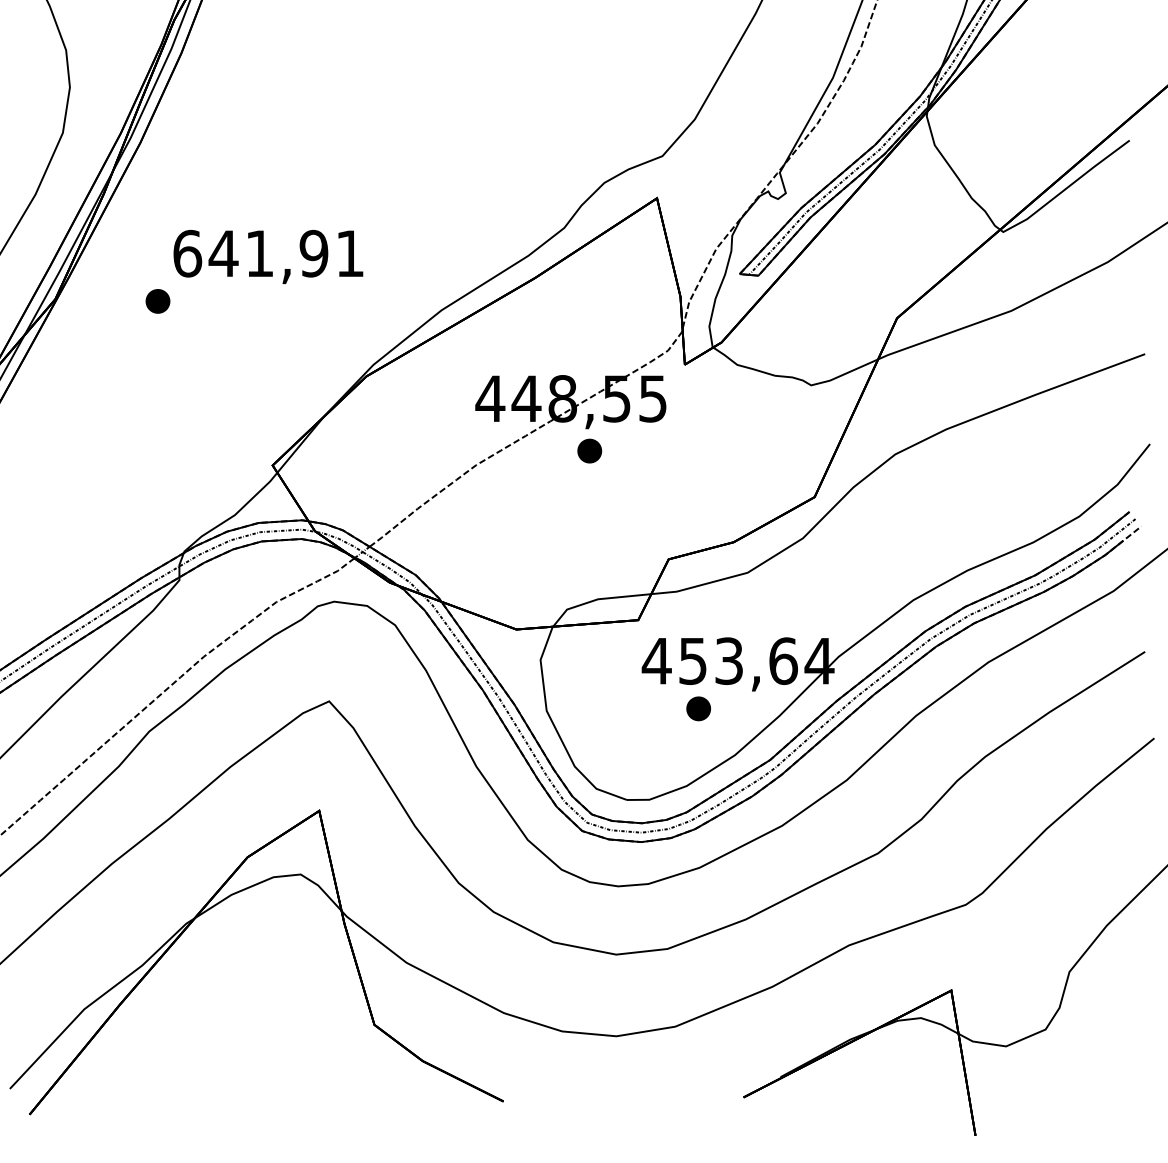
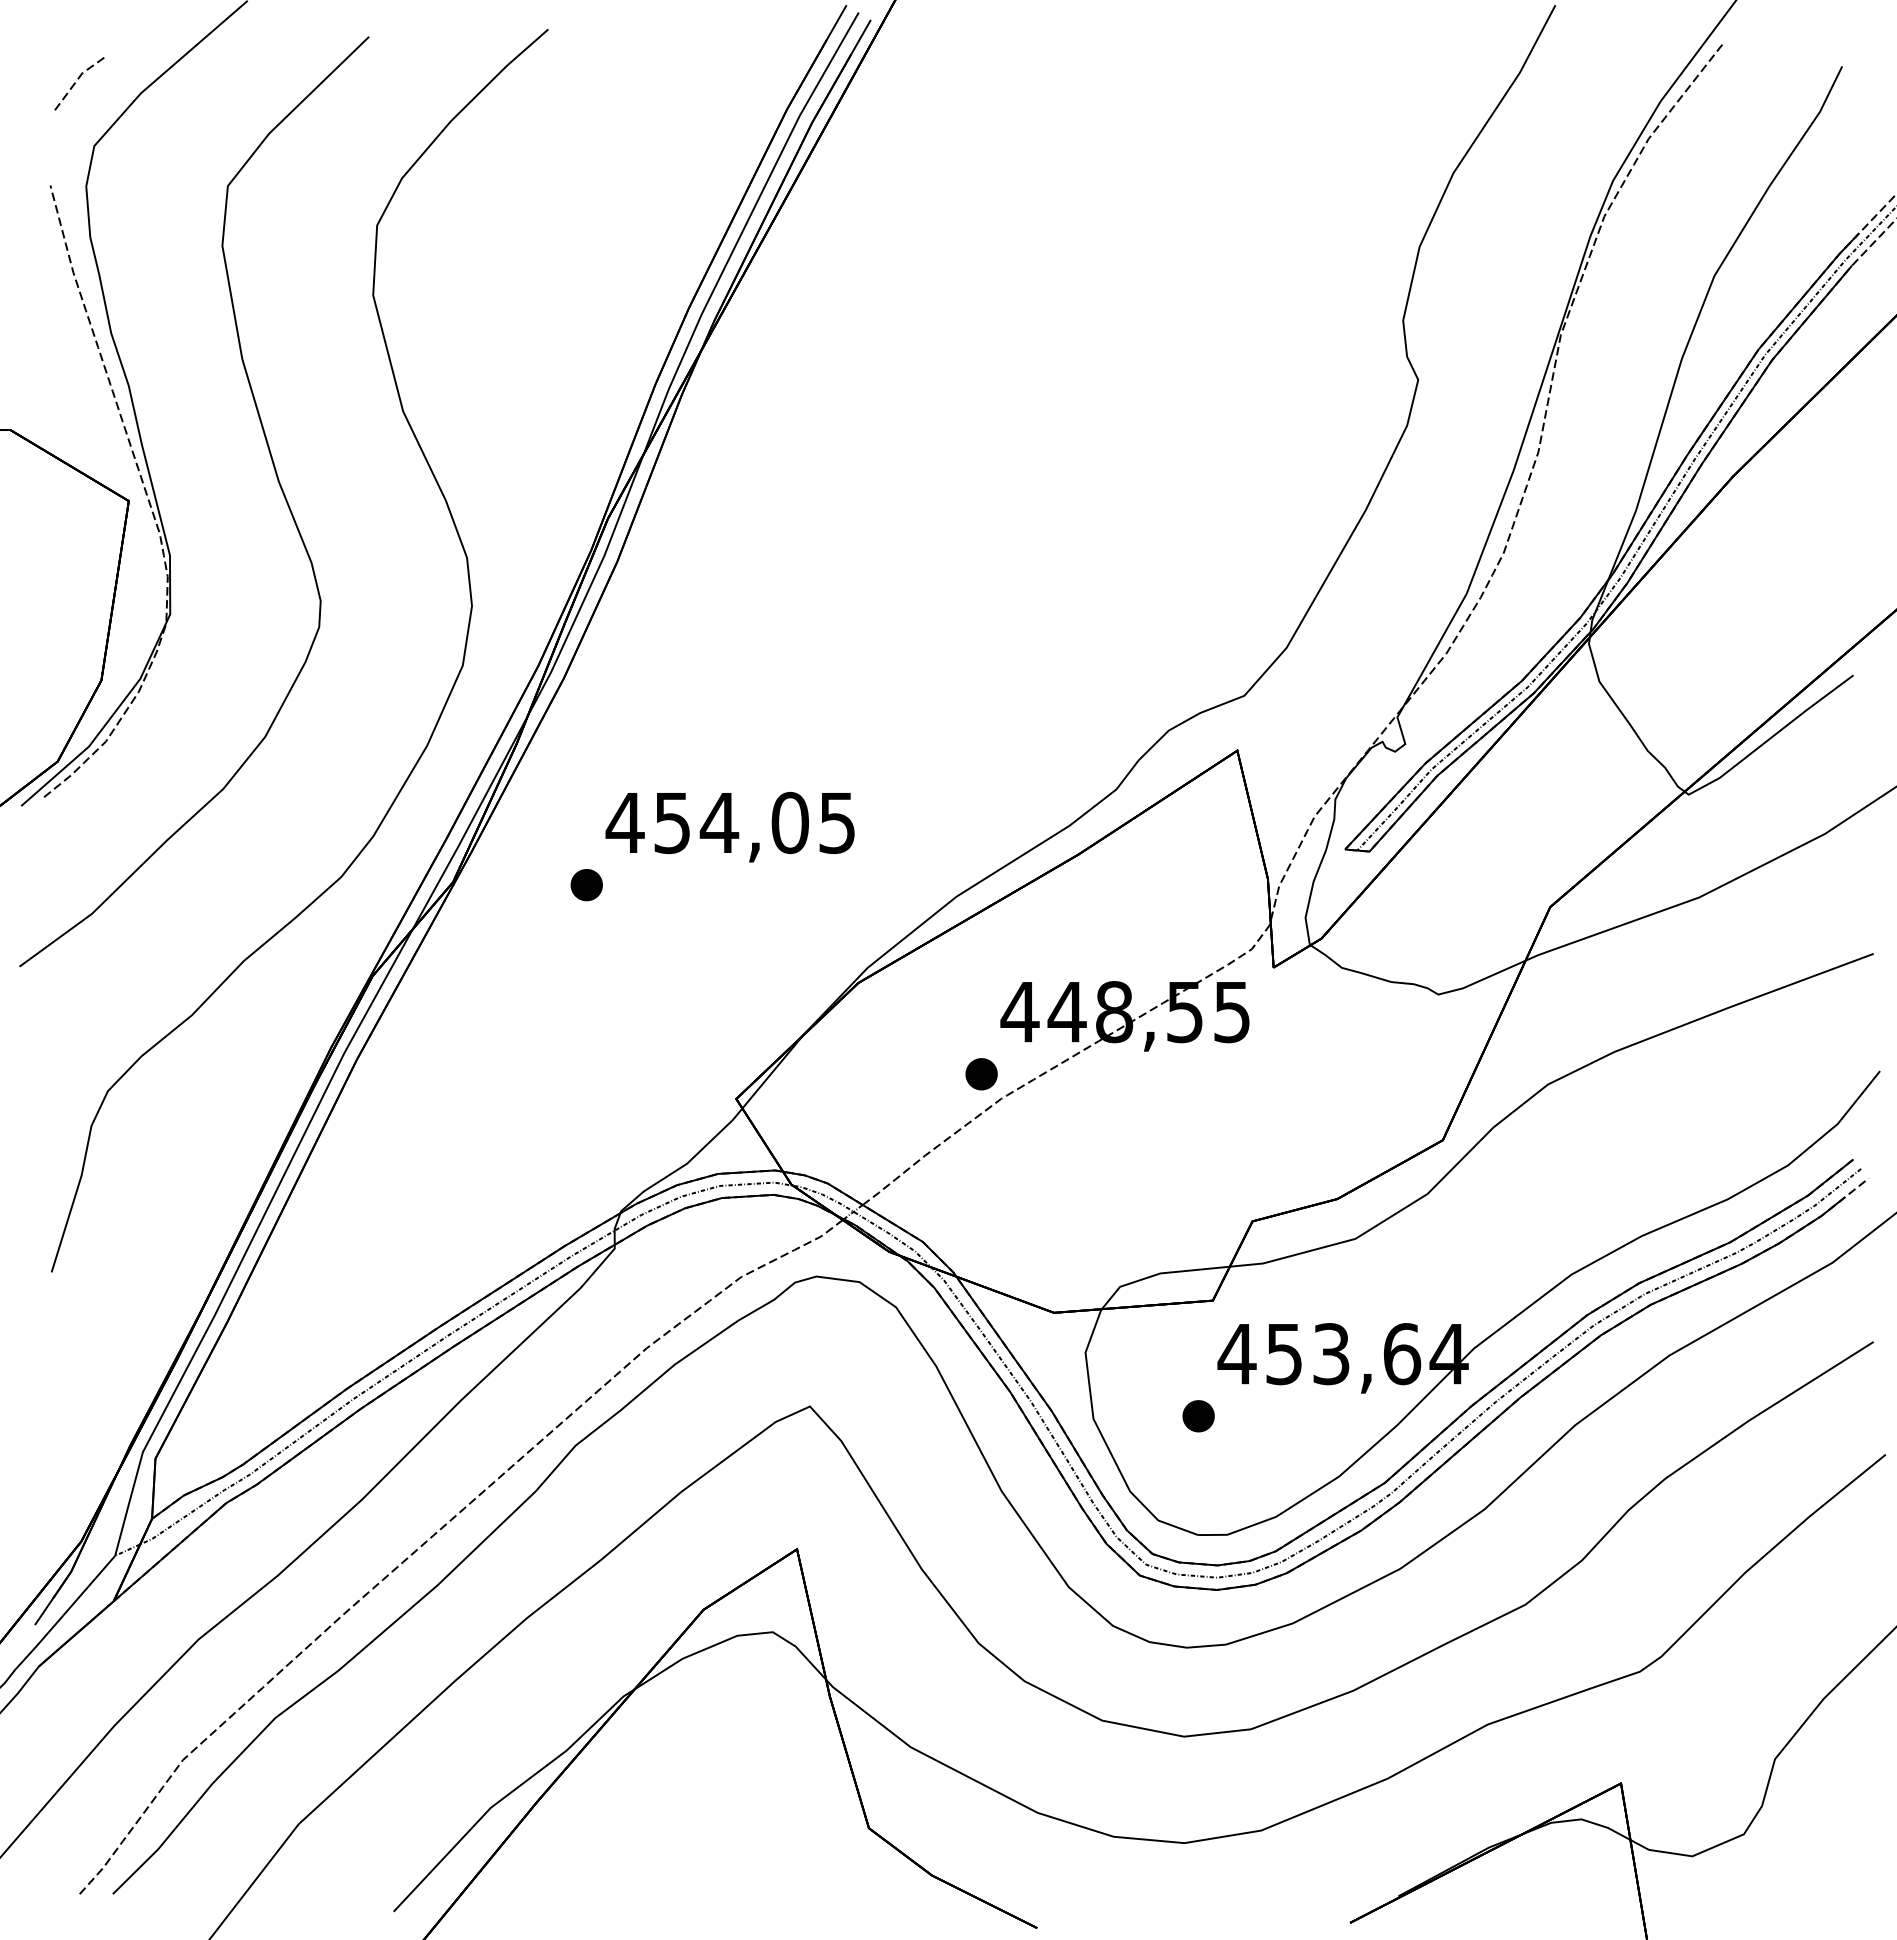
text: (267, 253) -> (729, 822), 641,91 -> 454,05
part: (589, 451) -> (981, 1074), moved
part: (698, 709) -> (1198, 1416), moved

